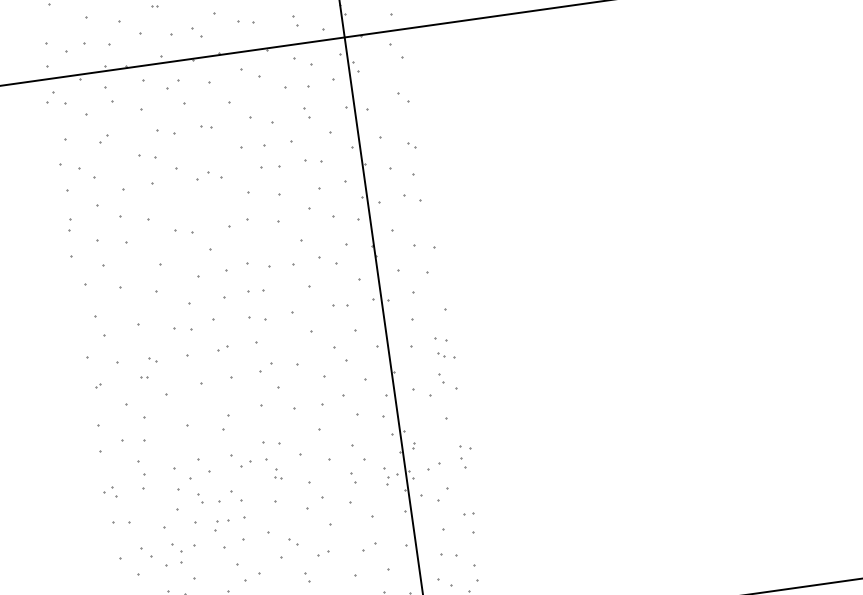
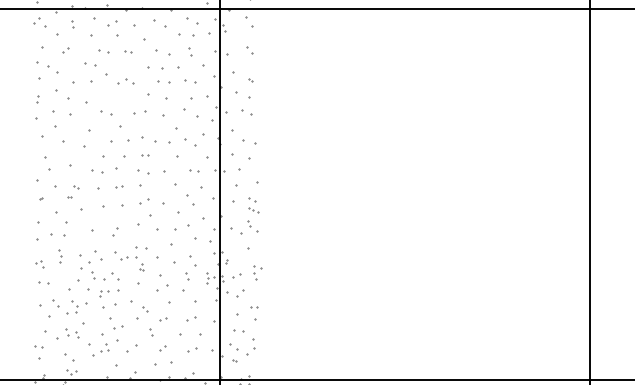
part: (109, 95) -> (72, 24), size x0.62
part: (257, 291) -> (145, 155), size x0.62
part: (142, 475) -> (60, 256), size x0.71

